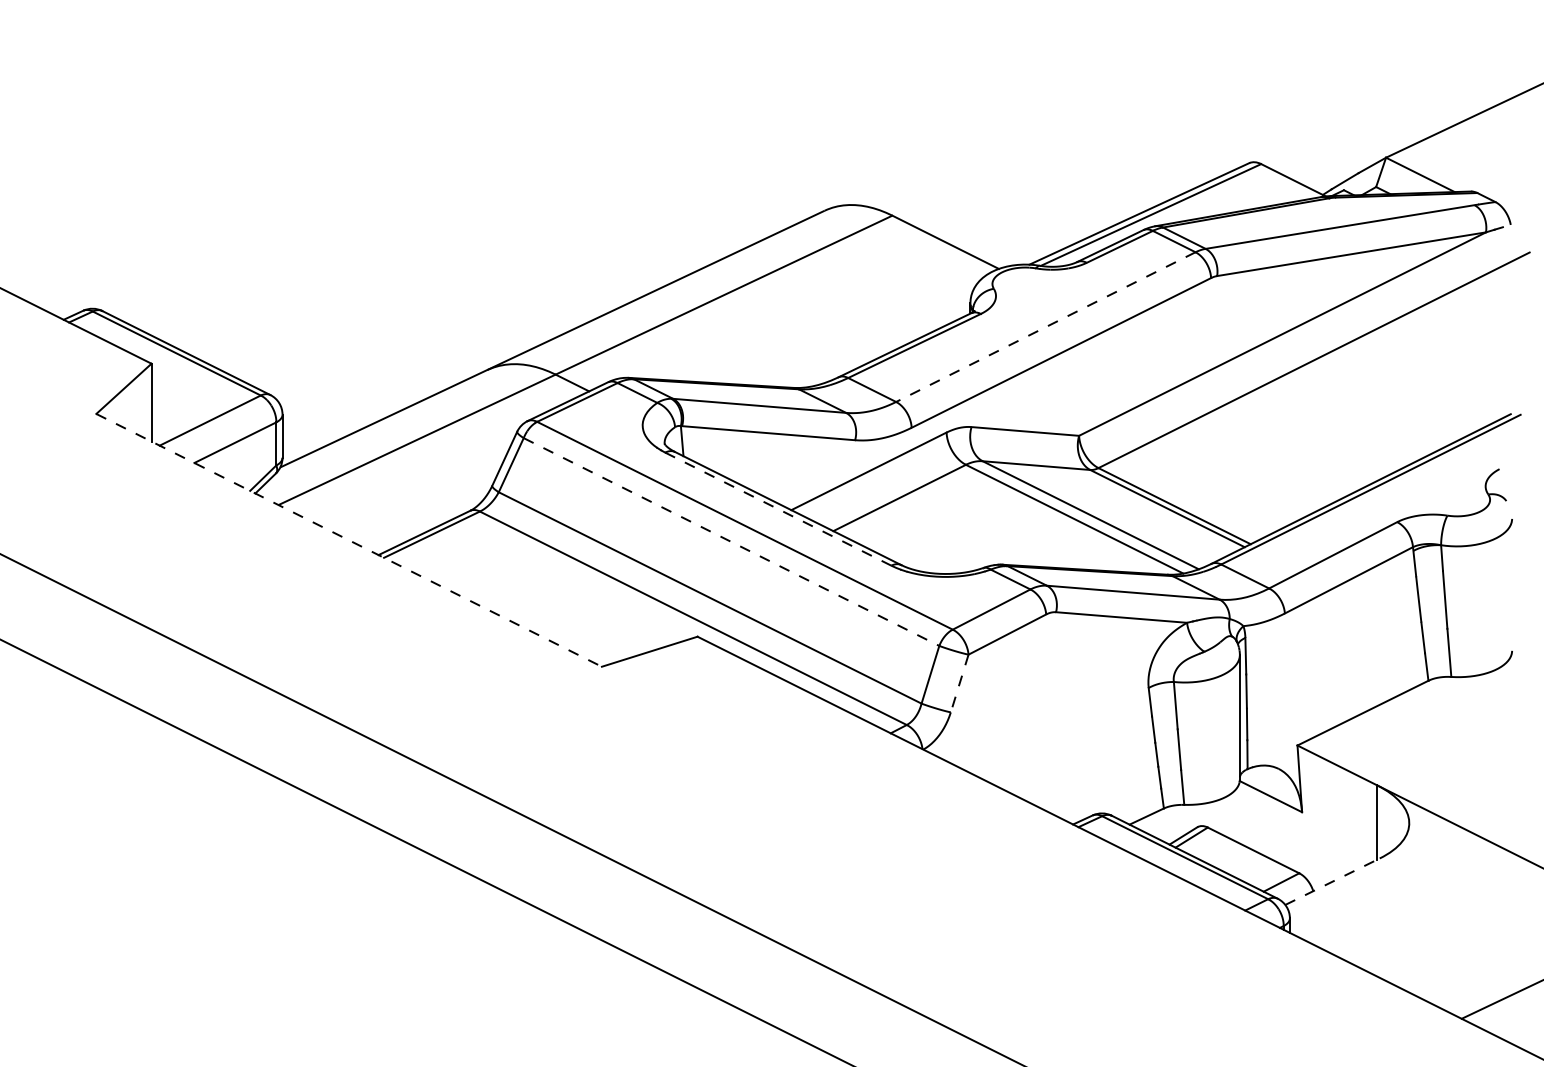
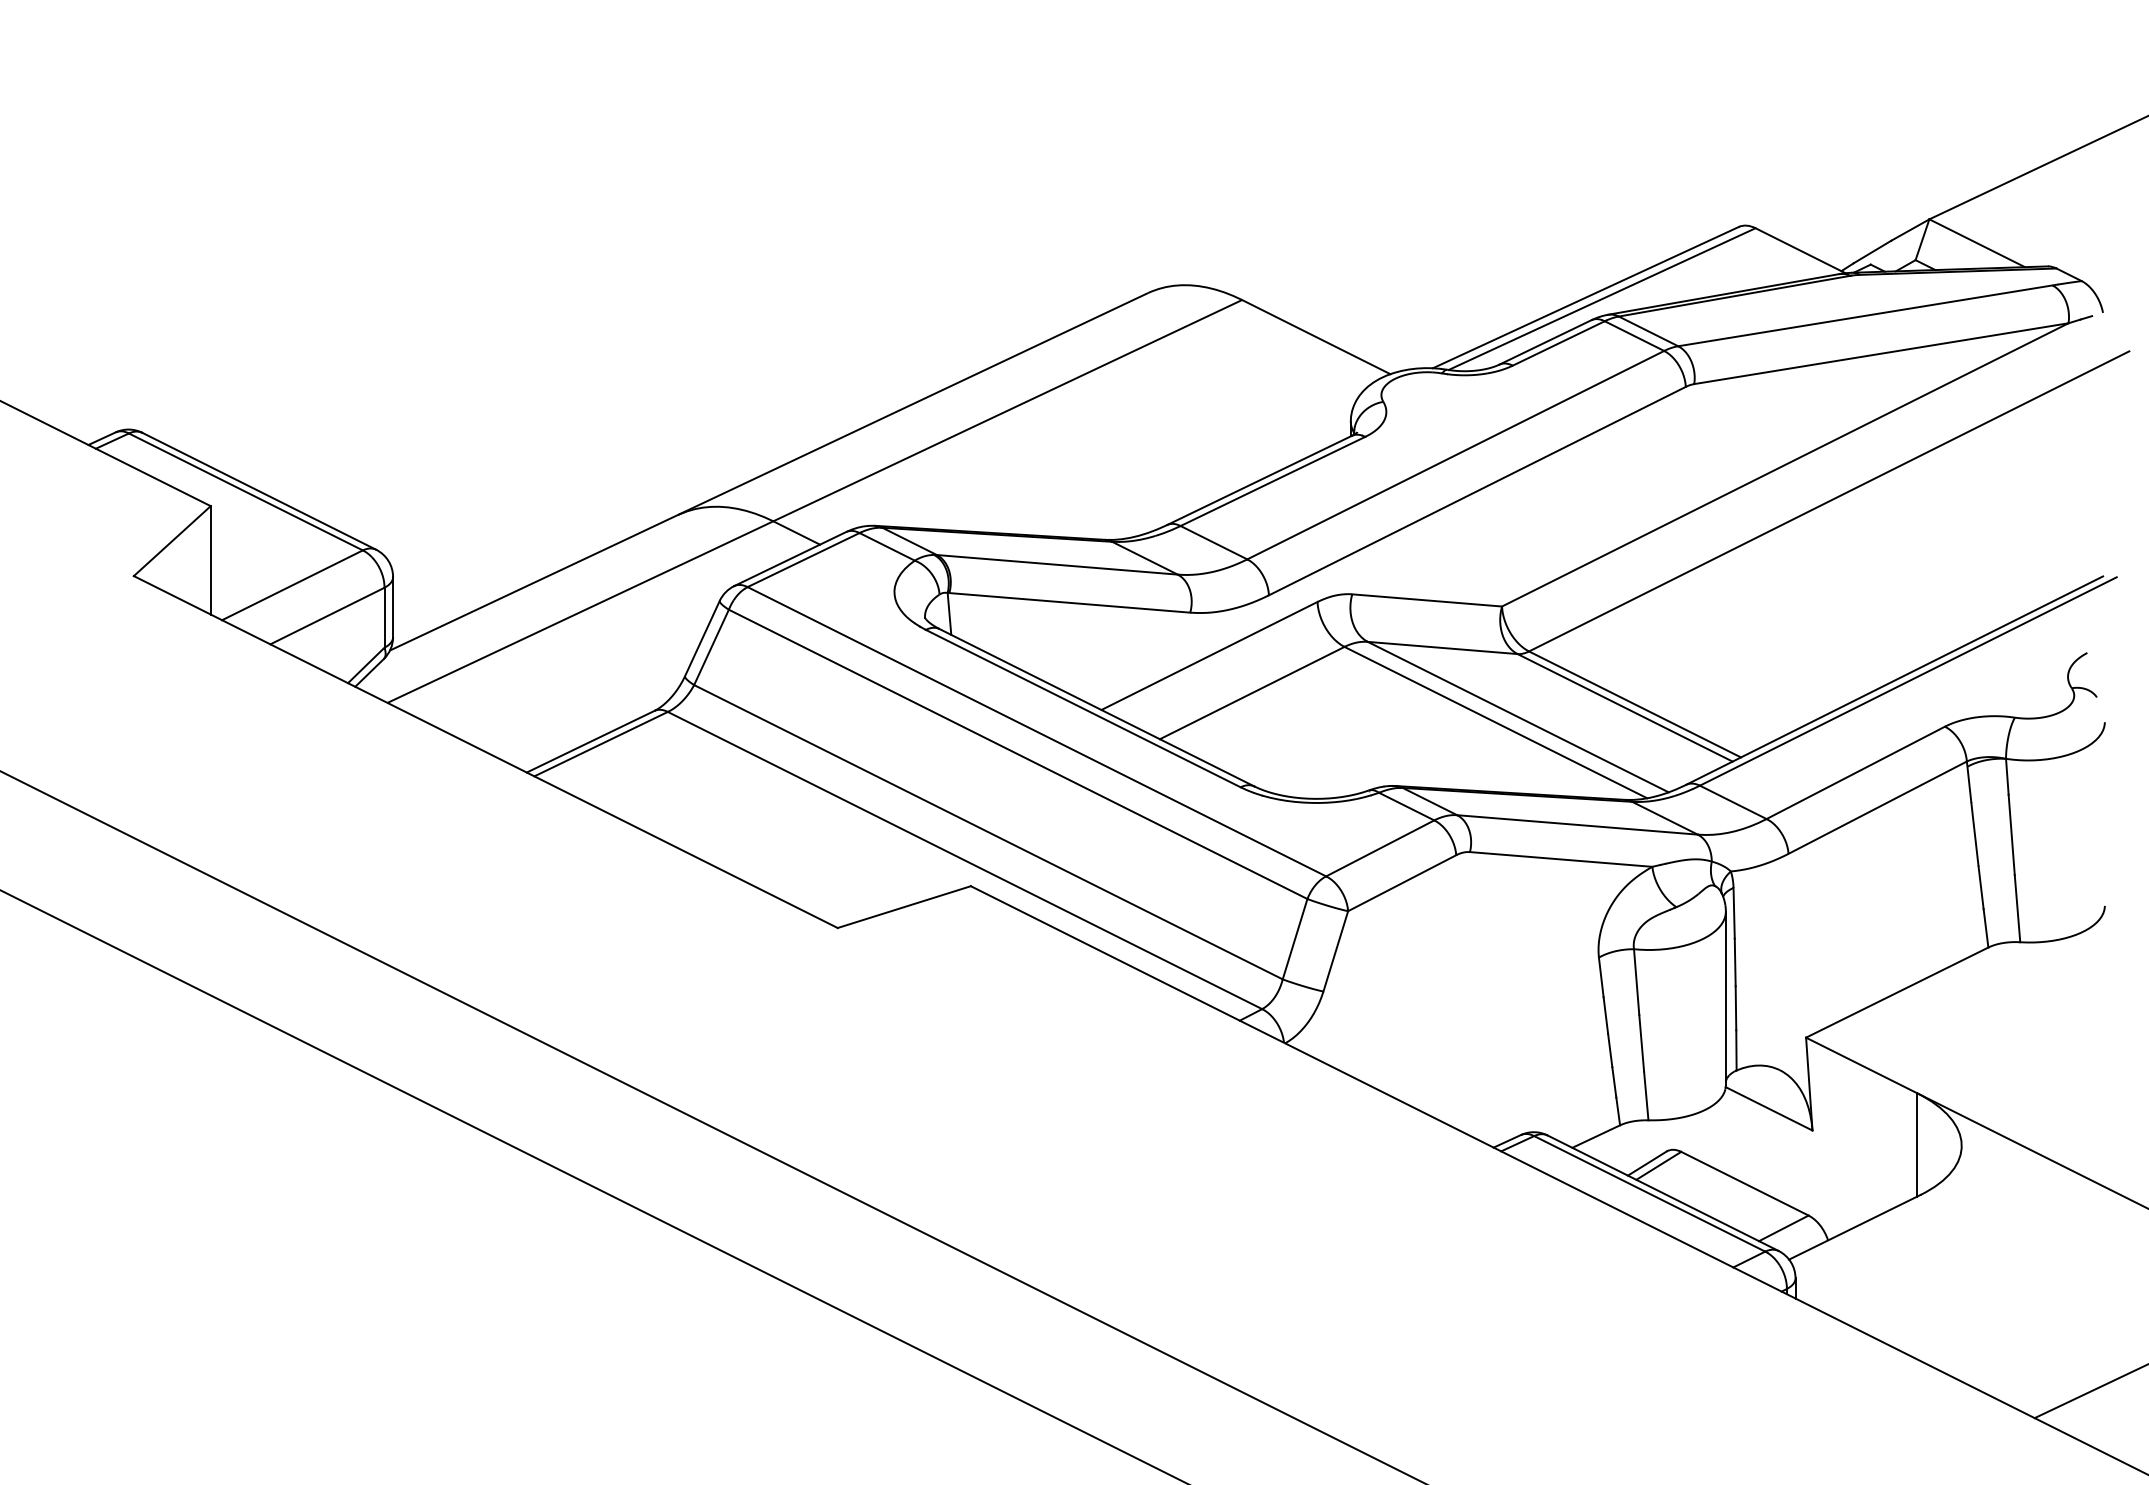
line: (1045, 327) -> (1455, 455), dashed -> solid
line: (778, 509) -> (1083, 708), dashed -> solid
line: (349, 540) -> (486, 752), dashed -> solid
line: (731, 542) -> (1018, 754), dashed -> solid
line: (959, 683) -> (1335, 951), dashed -> solid
line: (1332, 881) -> (1855, 1227), dashed -> solid

